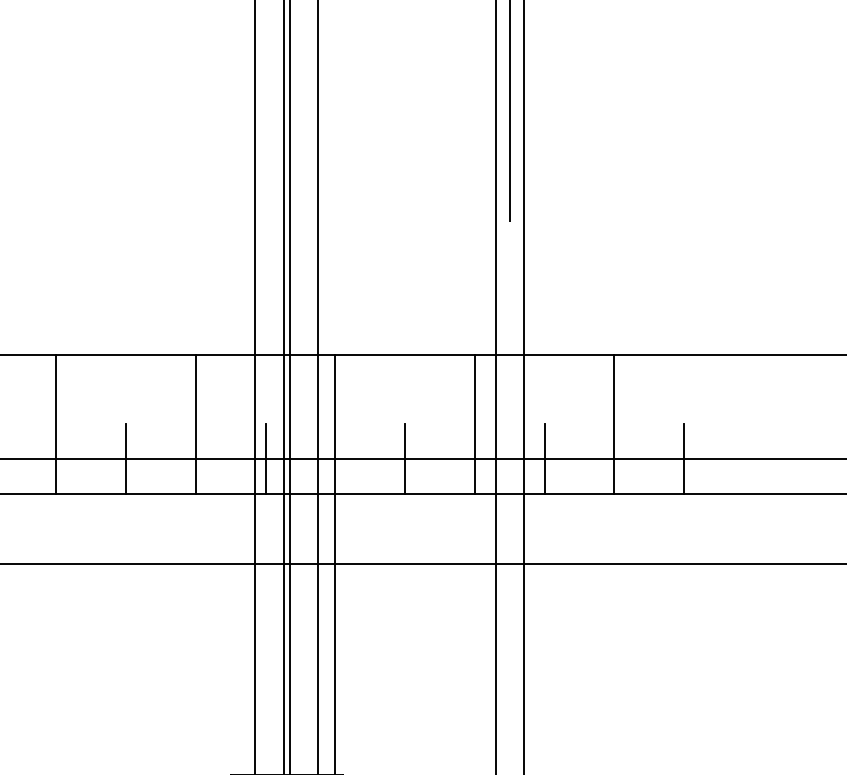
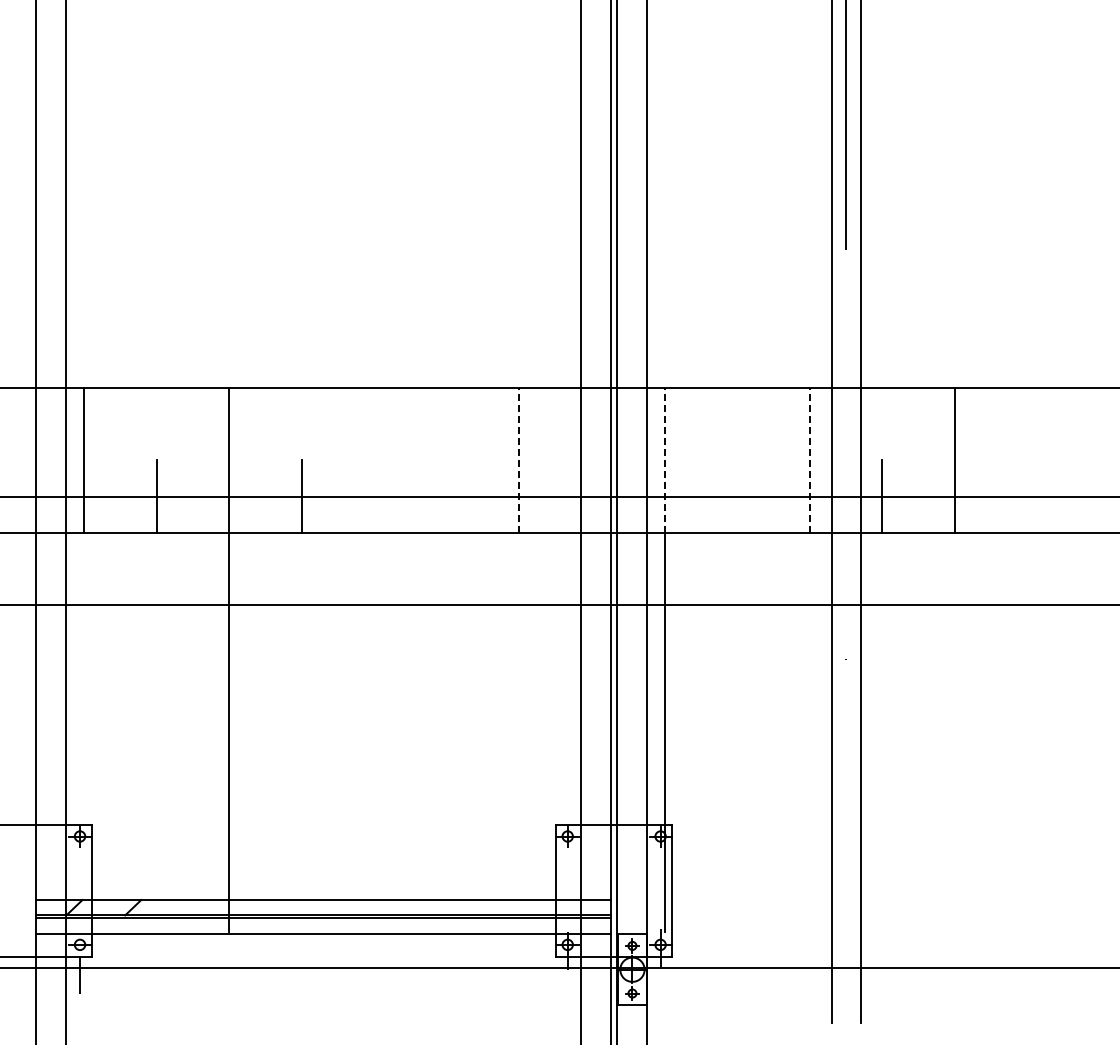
line: (56, 423) -> (374, 459), removed
line: (195, 424) -> (519, 460), solid -> dashed
line: (335, 424) -> (664, 460), solid -> dashed
line: (474, 424) -> (809, 460), solid -> dashed
line: (125, 459) -> (446, 496), removed
line: (266, 459) -> (592, 496), removed
line: (405, 459) -> (737, 496), removed
line: (684, 459) -> (1027, 496), removed

